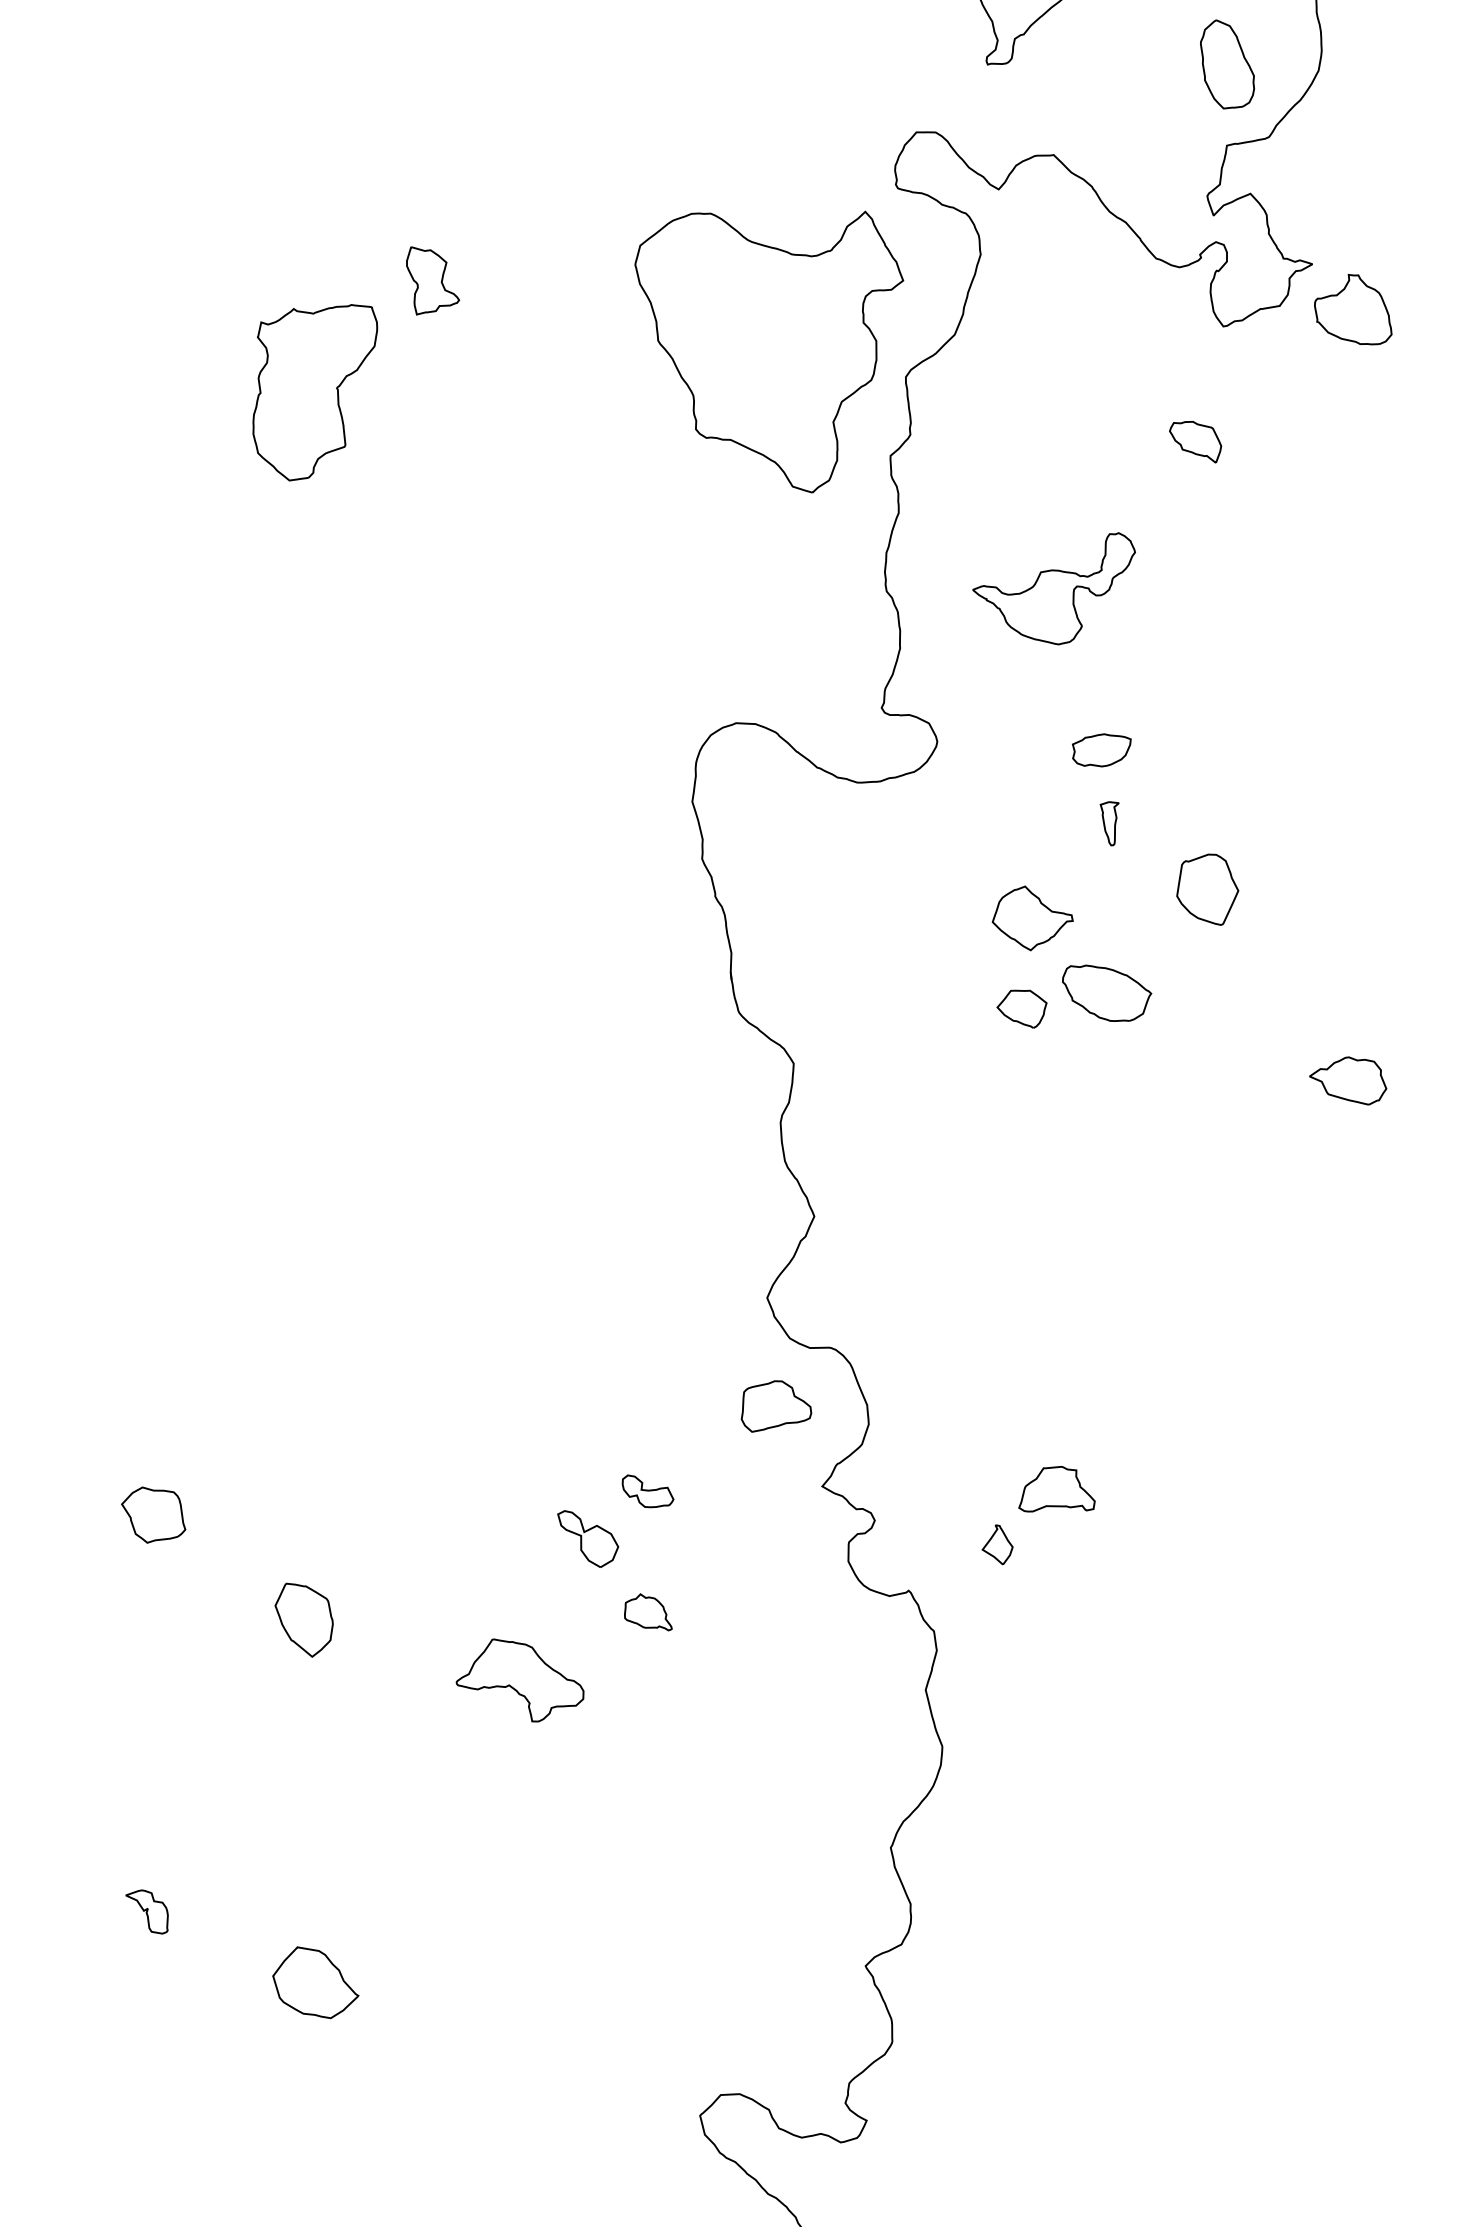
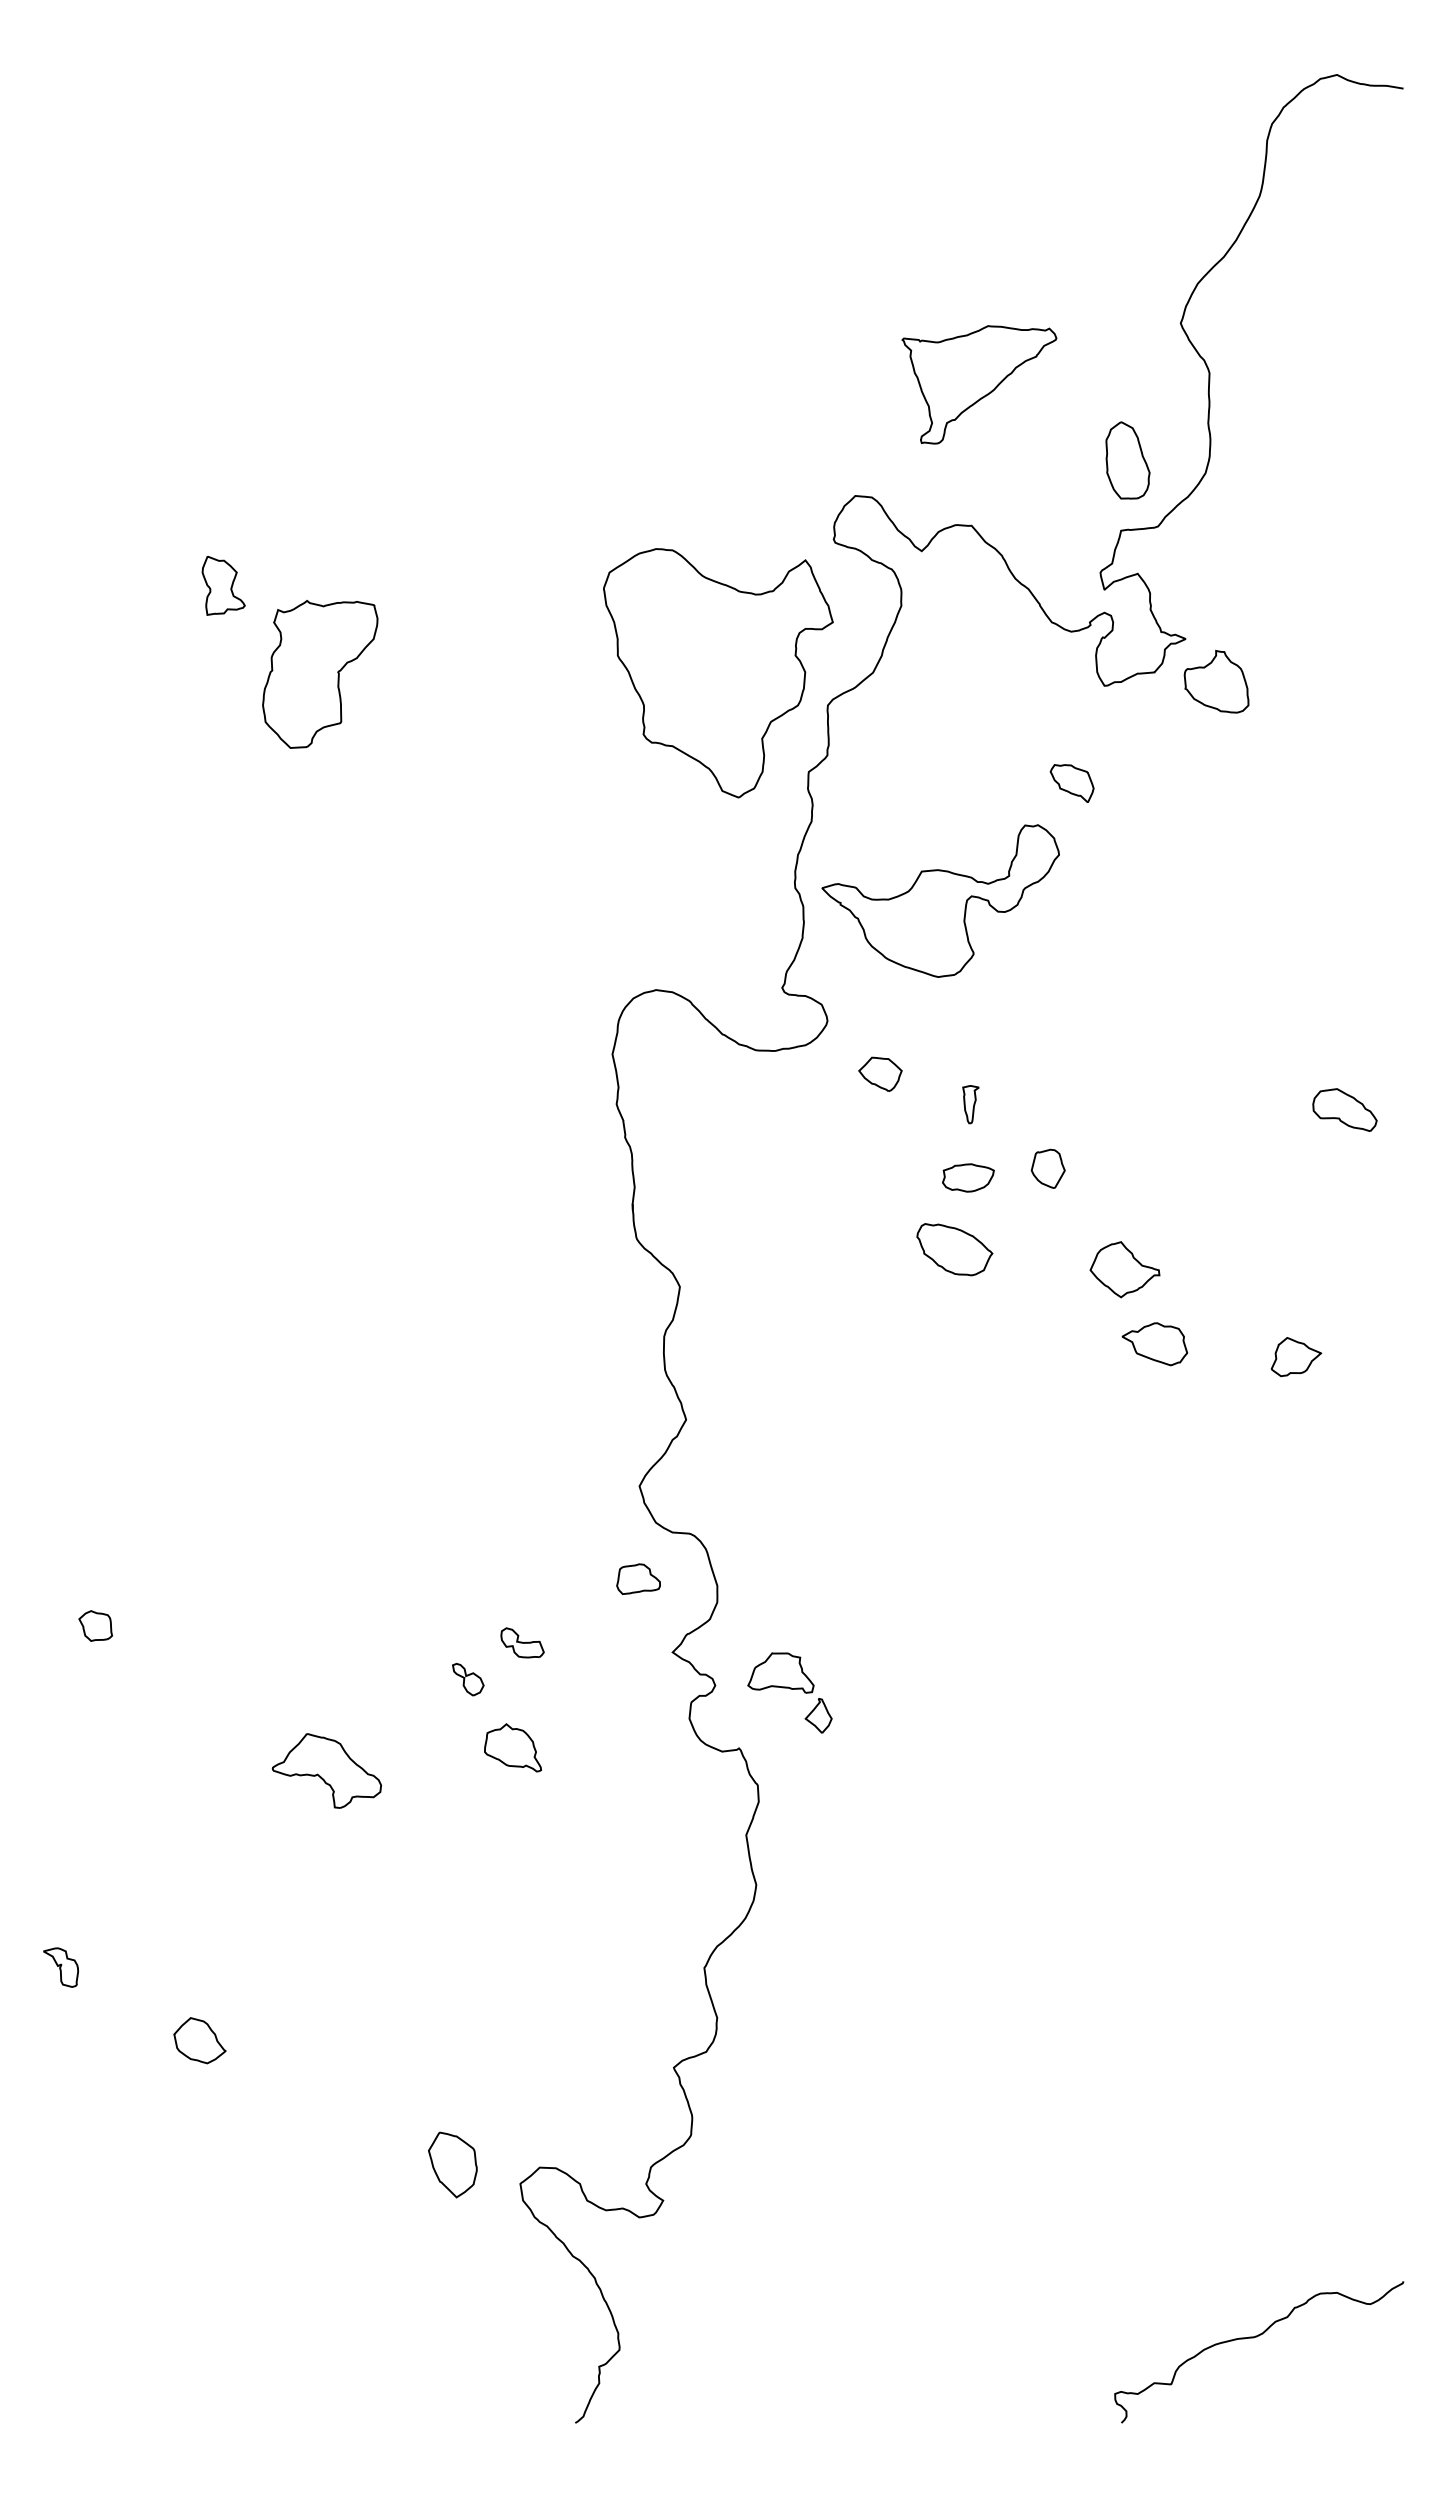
part: (432, 278) -> (223, 585), moved
part: (1055, 591) -> (940, 900), size x1.67
part: (1102, 749) -> (968, 1177), moved
part: (1206, 889) -> (1047, 1168), size x0.62
part: (1031, 917) -> (1124, 1269), moved
part: (1022, 1008) -> (880, 1073), moved
part: (775, 1404) -> (638, 1578), size x0.71
part: (1055, 1489) -> (780, 1672), moved
part: (152, 1513) -> (95, 1625), size x0.62
part: (589, 1538) -> (468, 1679), size x0.62
part: (646, 1612) -> (512, 1747), size x1.43
part: (304, 1619) -> (452, 2164), moved
part: (518, 1679) -> (326, 1770), moved
part: (314, 1982) -> (199, 2040), size x0.71

